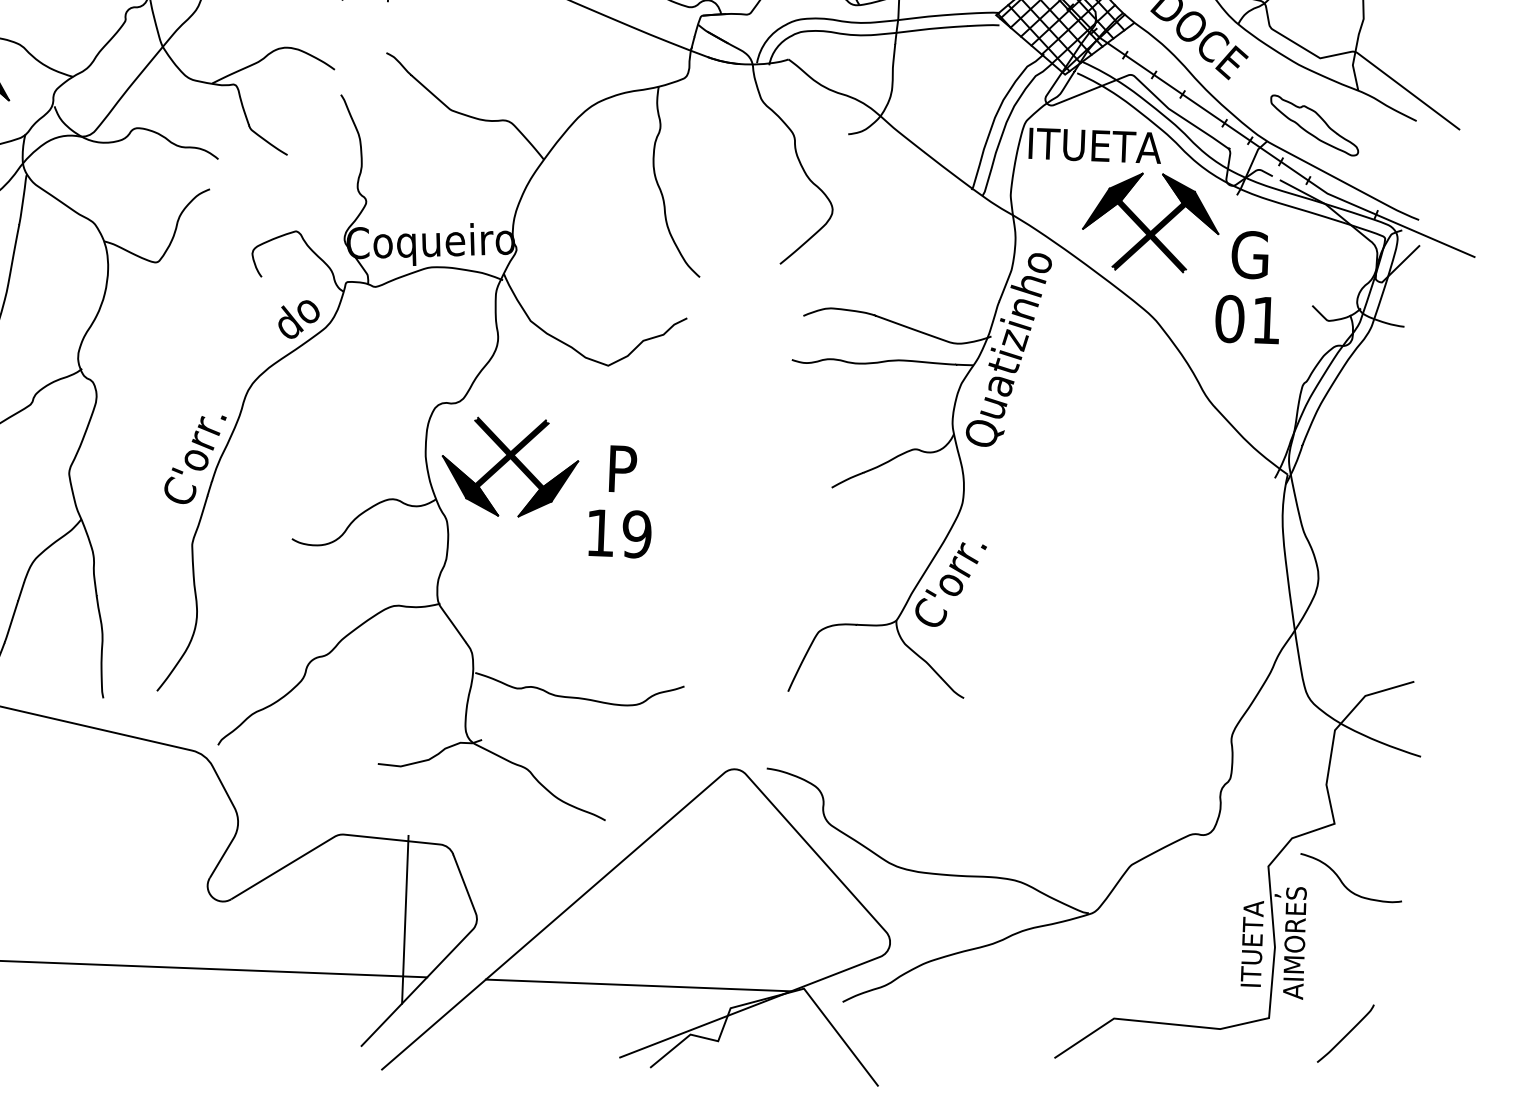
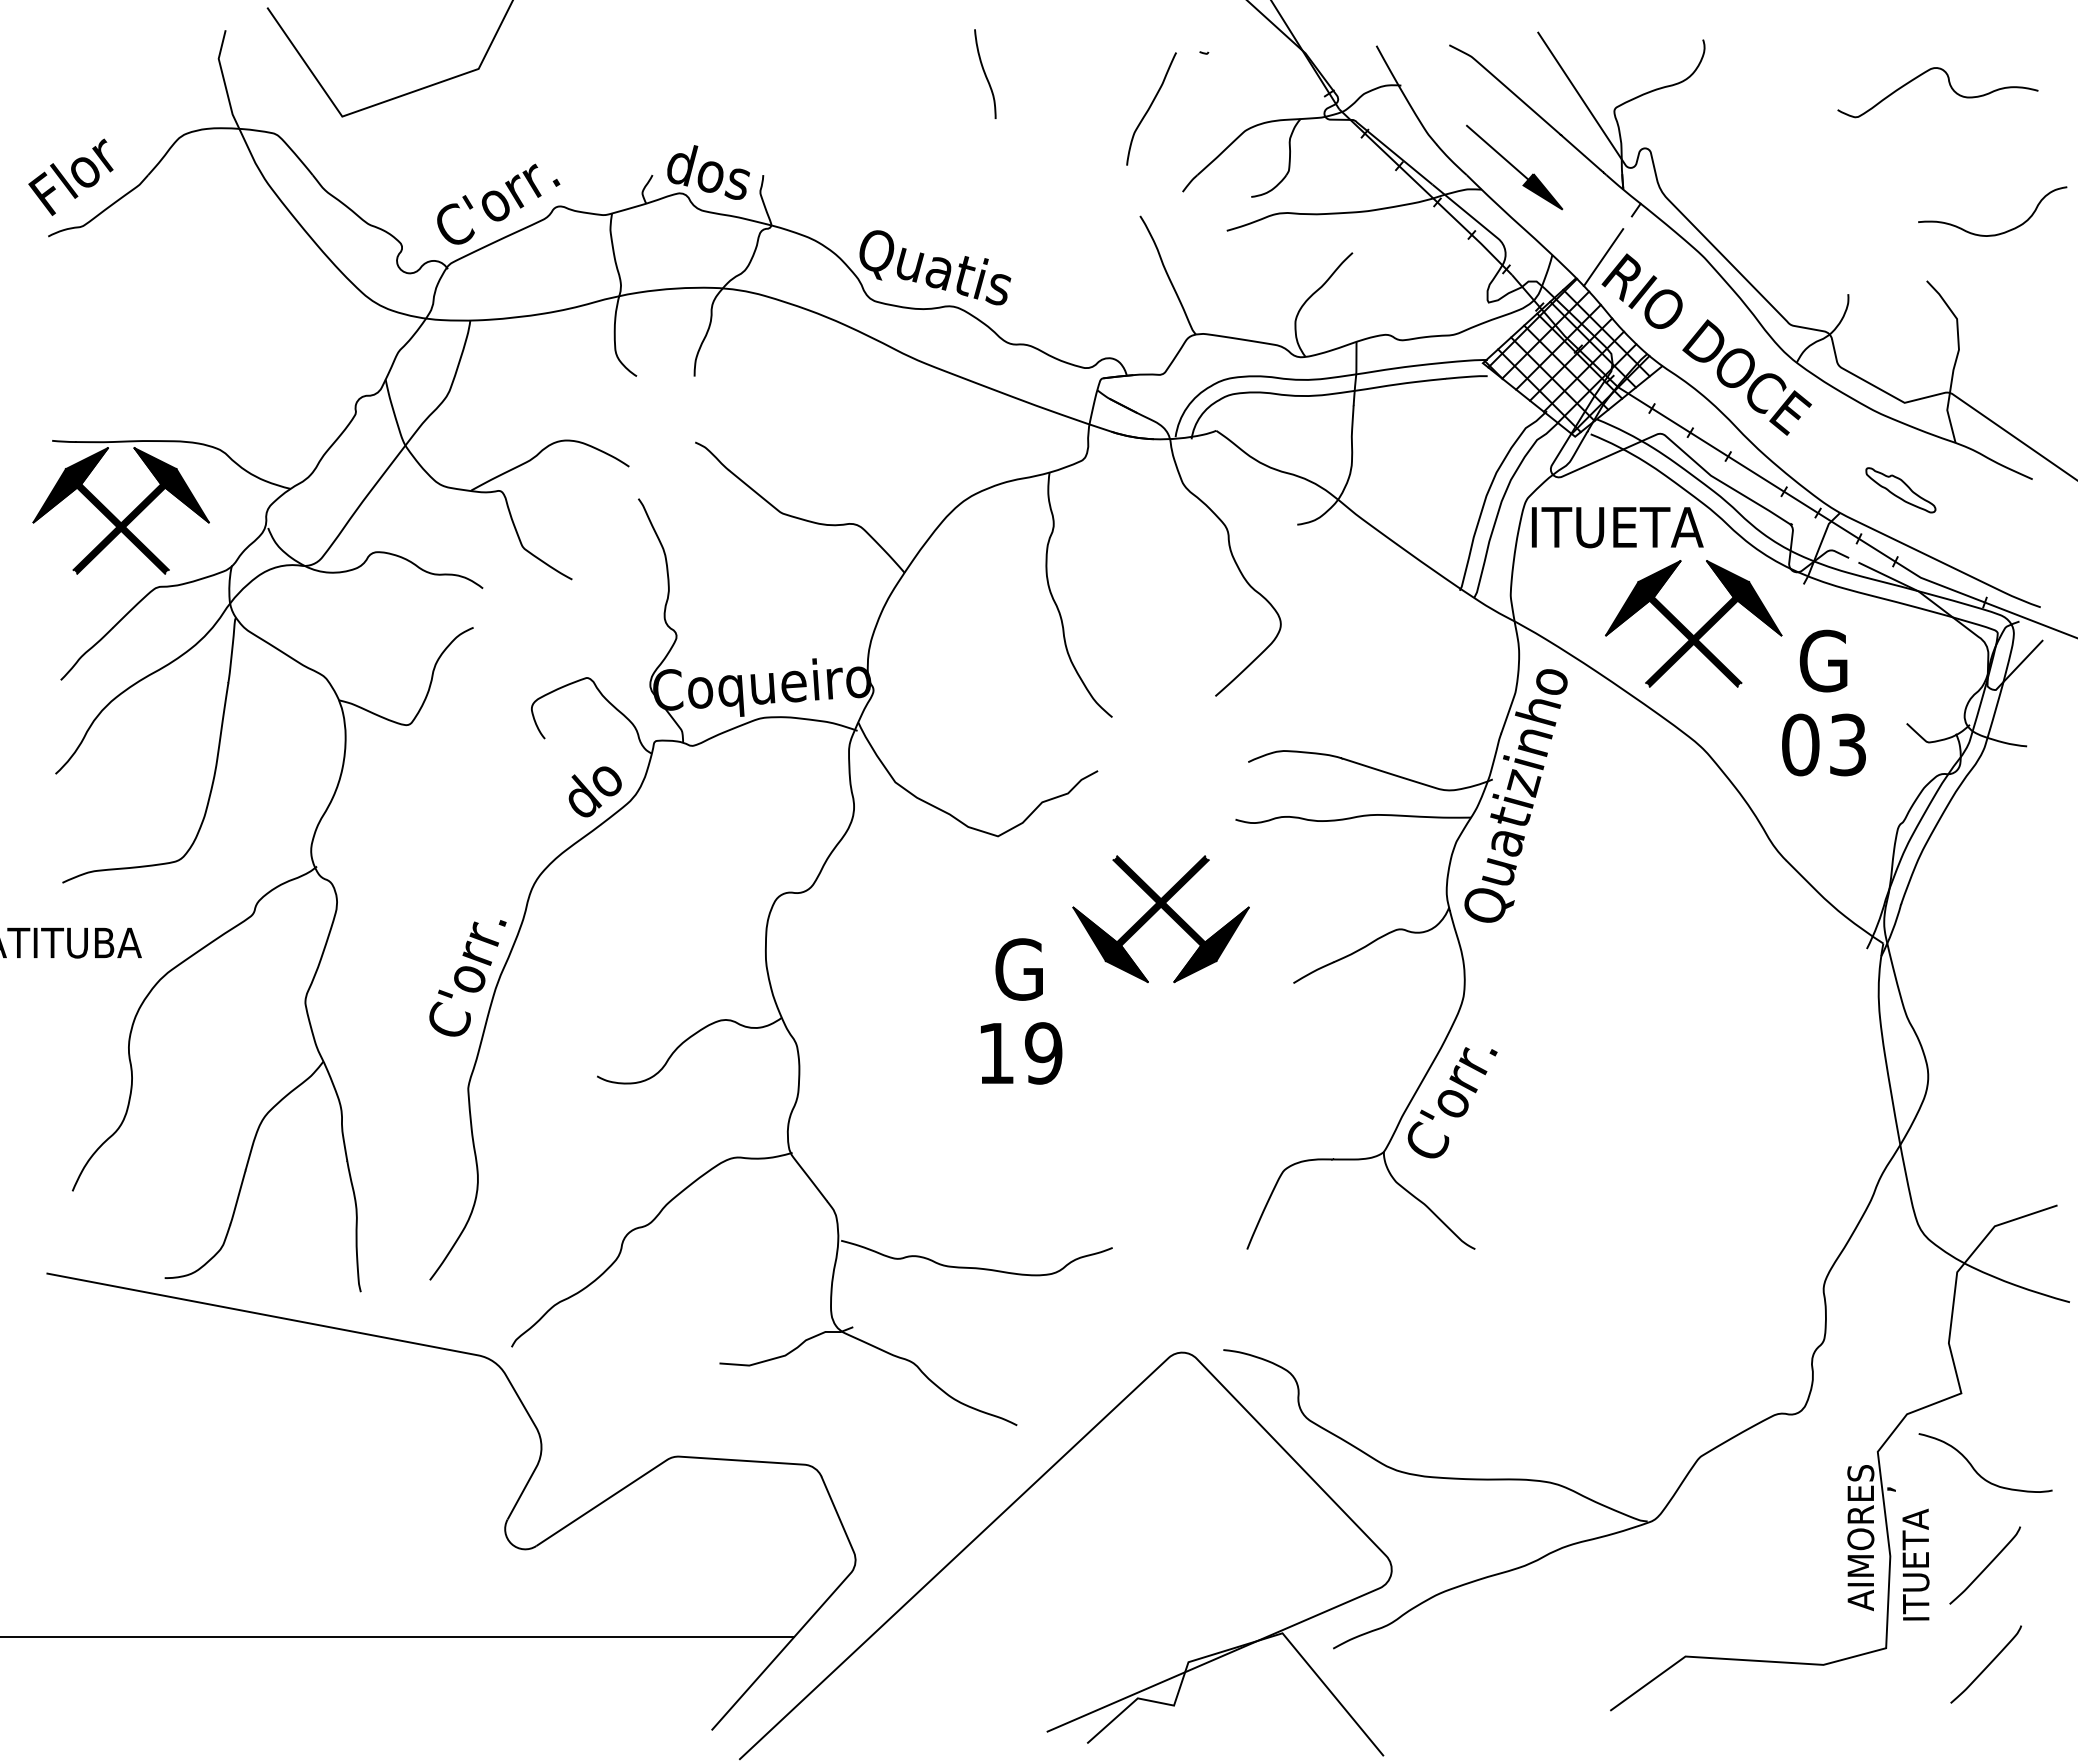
part: (1314, 125) -> (1900, 490), size x0.6
text: (1266, 320) -> (1847, 744), 01 -> 03
part: (506, 463) -> (1155, 913), moved
text: (620, 469) -> (1018, 969), P -> G
line: (405, 919) -> (762, 1563), removed
text: (1252, 932) -> (1860, 1538), ITUETA -> AIMORES
text: (1294, 942) -> (1915, 1549), AIMORES -> ITUETA
curve: (1348, 958) -> (1986, 1566), added
line: (638, 985) -> (1068, 1637), removed

